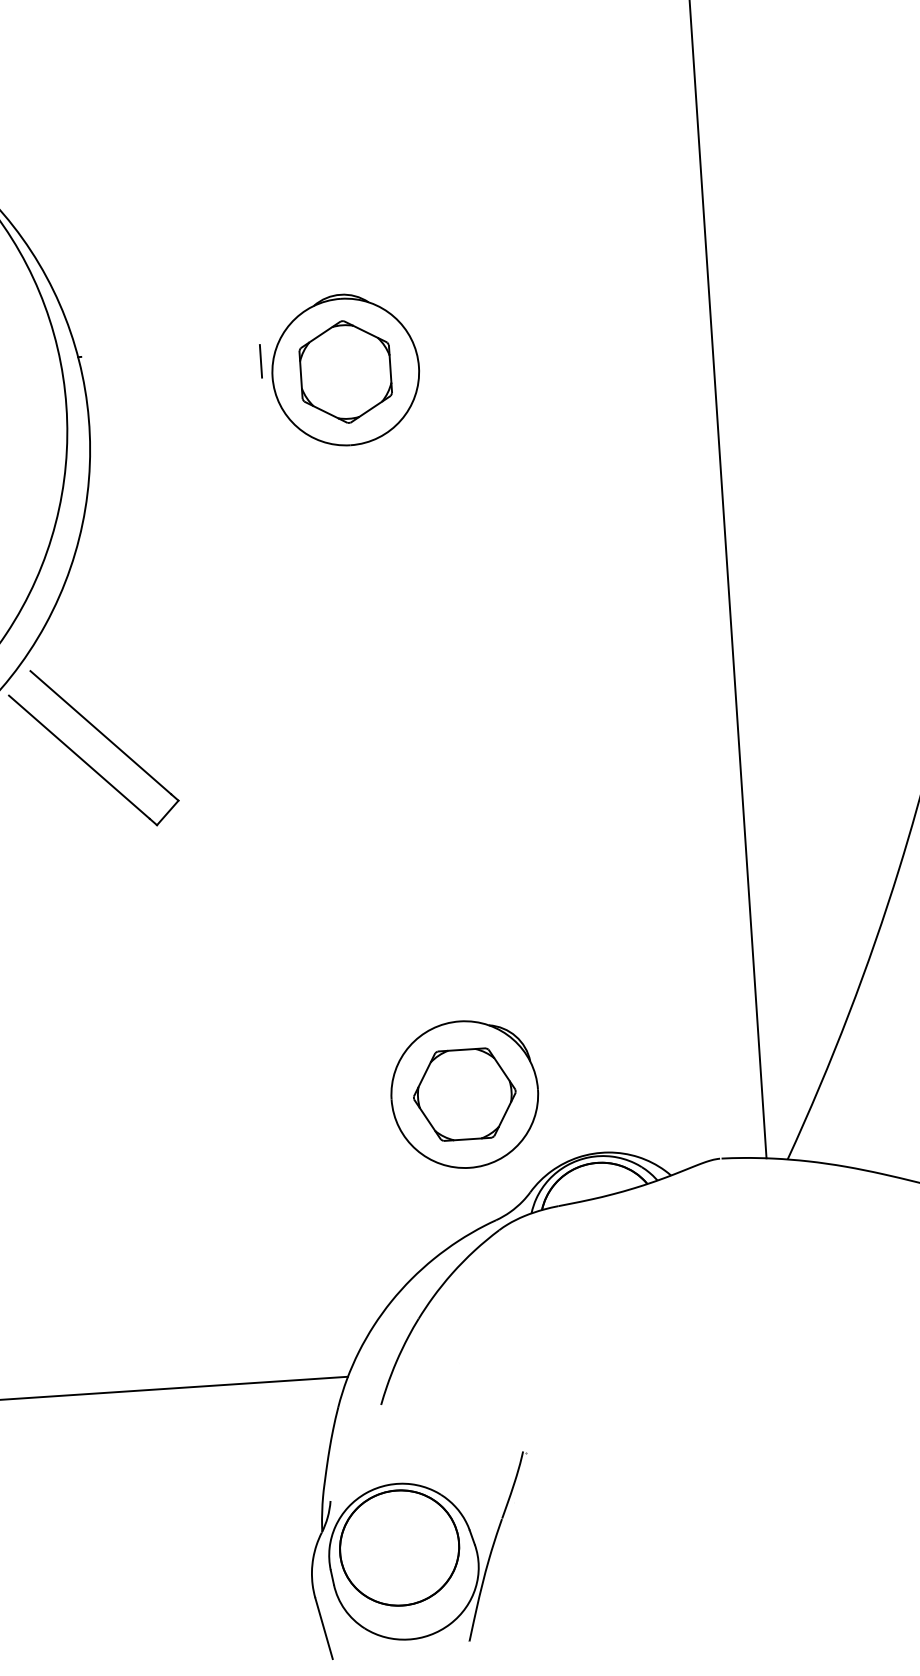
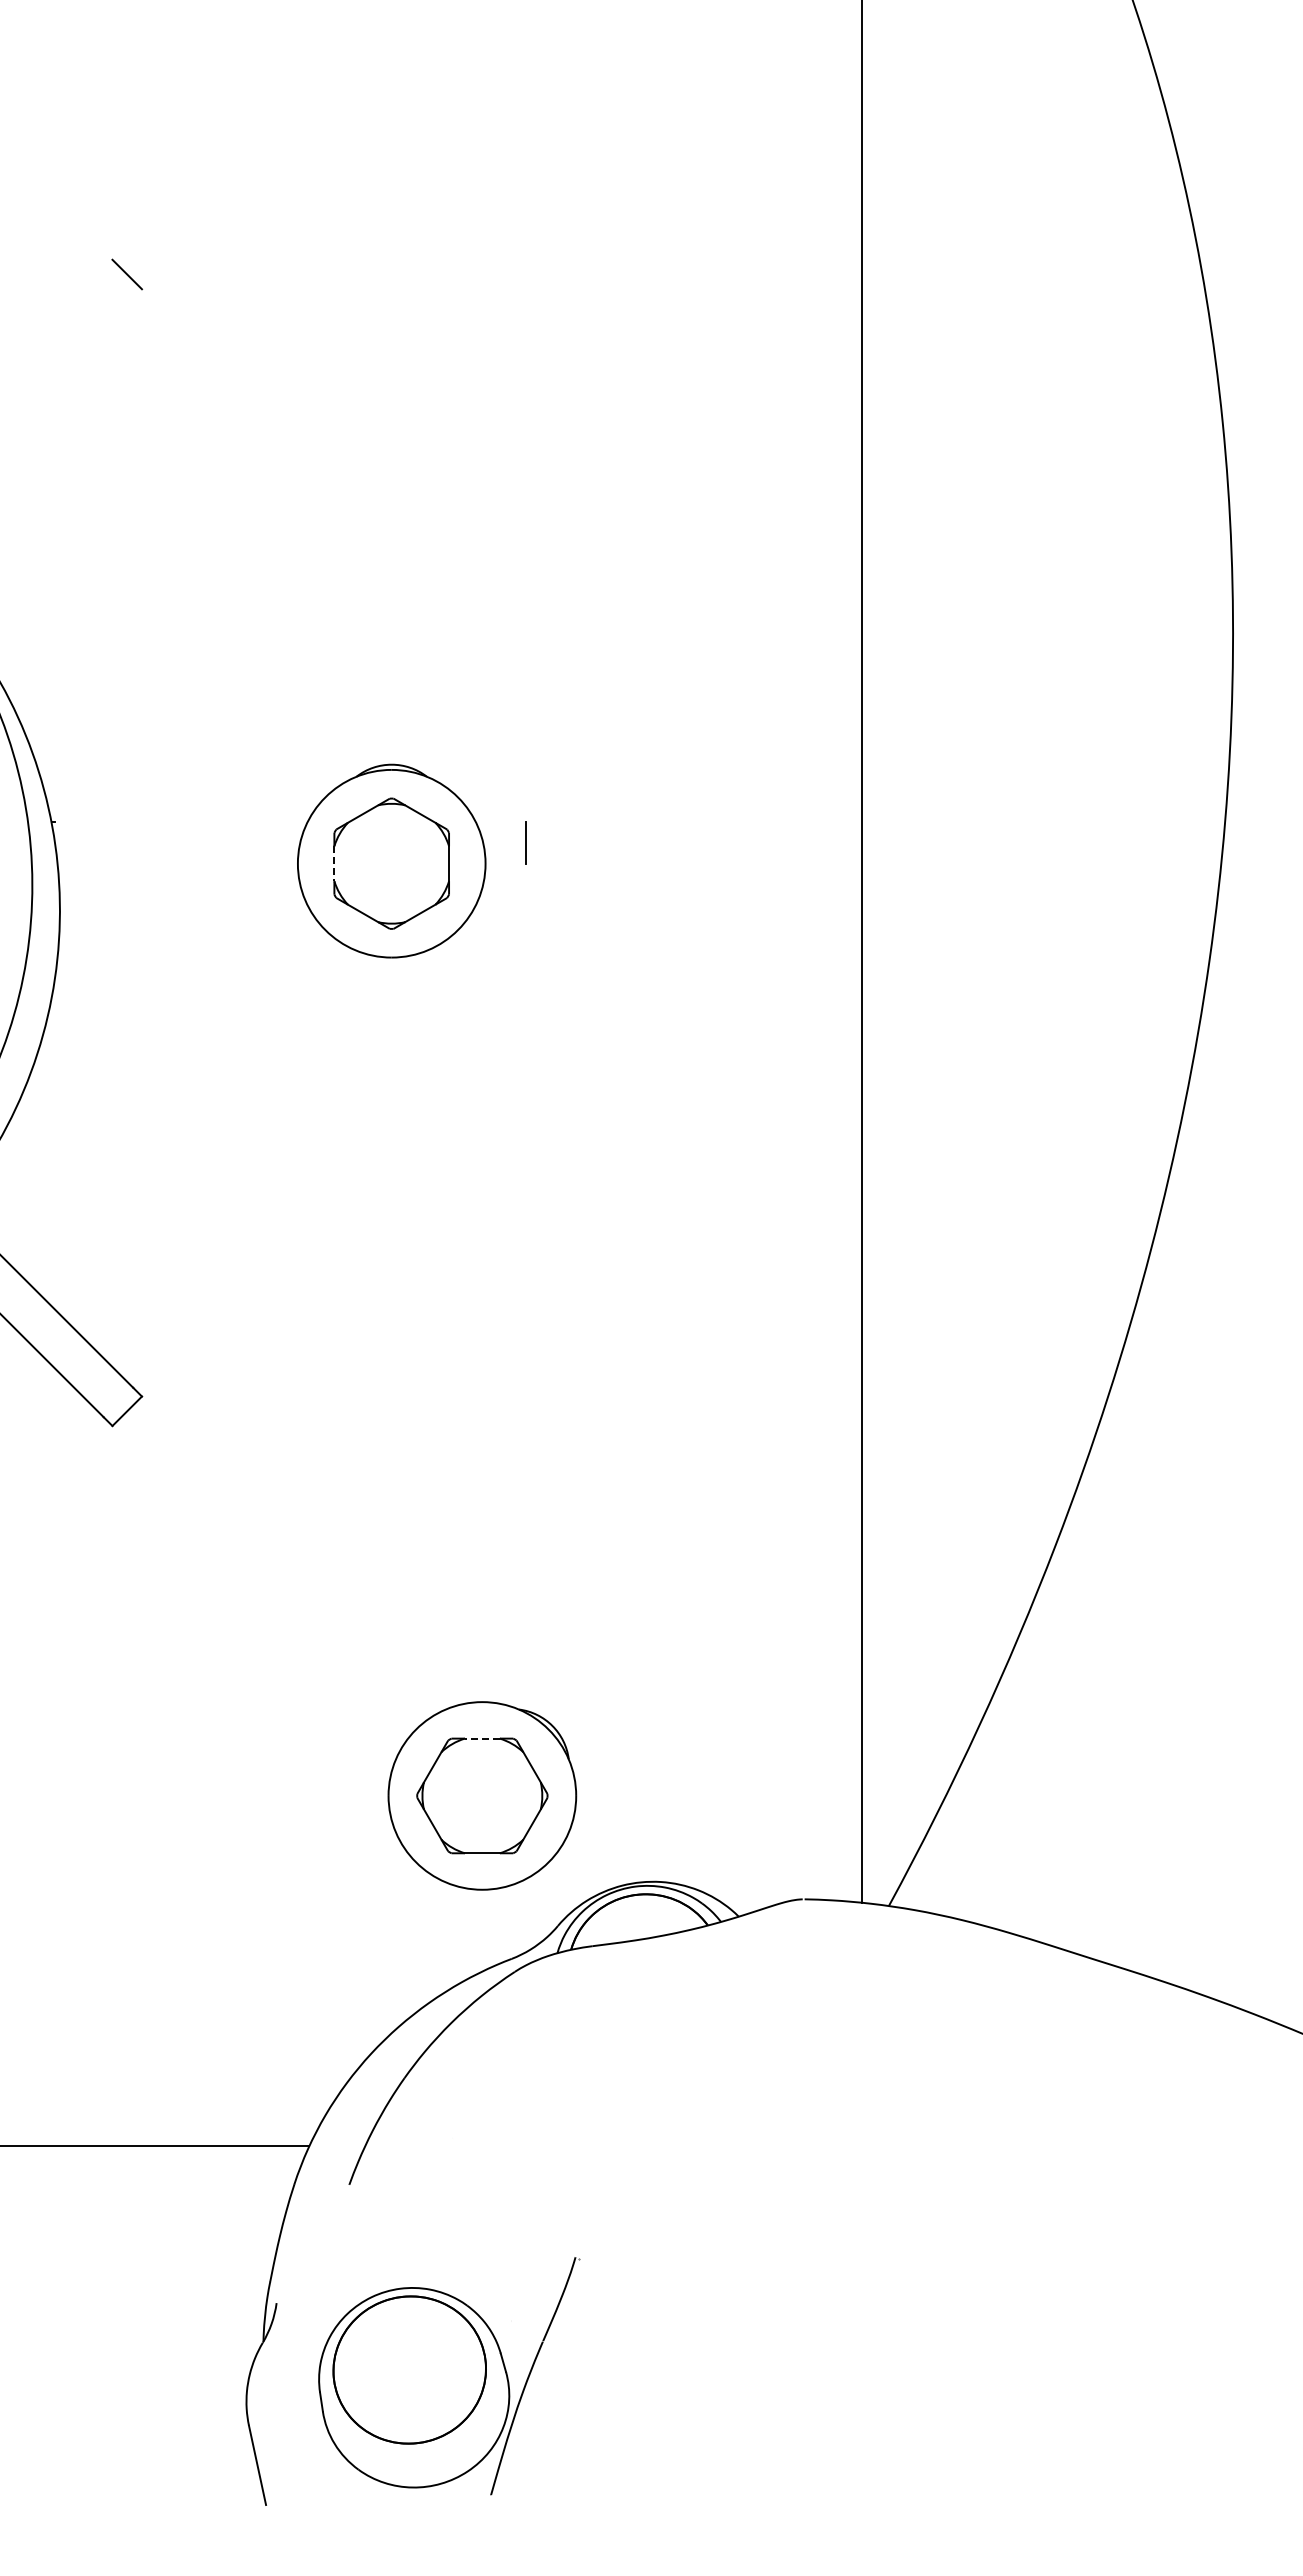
line: (260, 361) -> (525, 842), moved
line: (301, 375) -> (334, 864), solid -> dashed
line: (461, 1049) -> (481, 1738), solid -> dashed
part: (430, 1551) -> (449, 2376), moved

